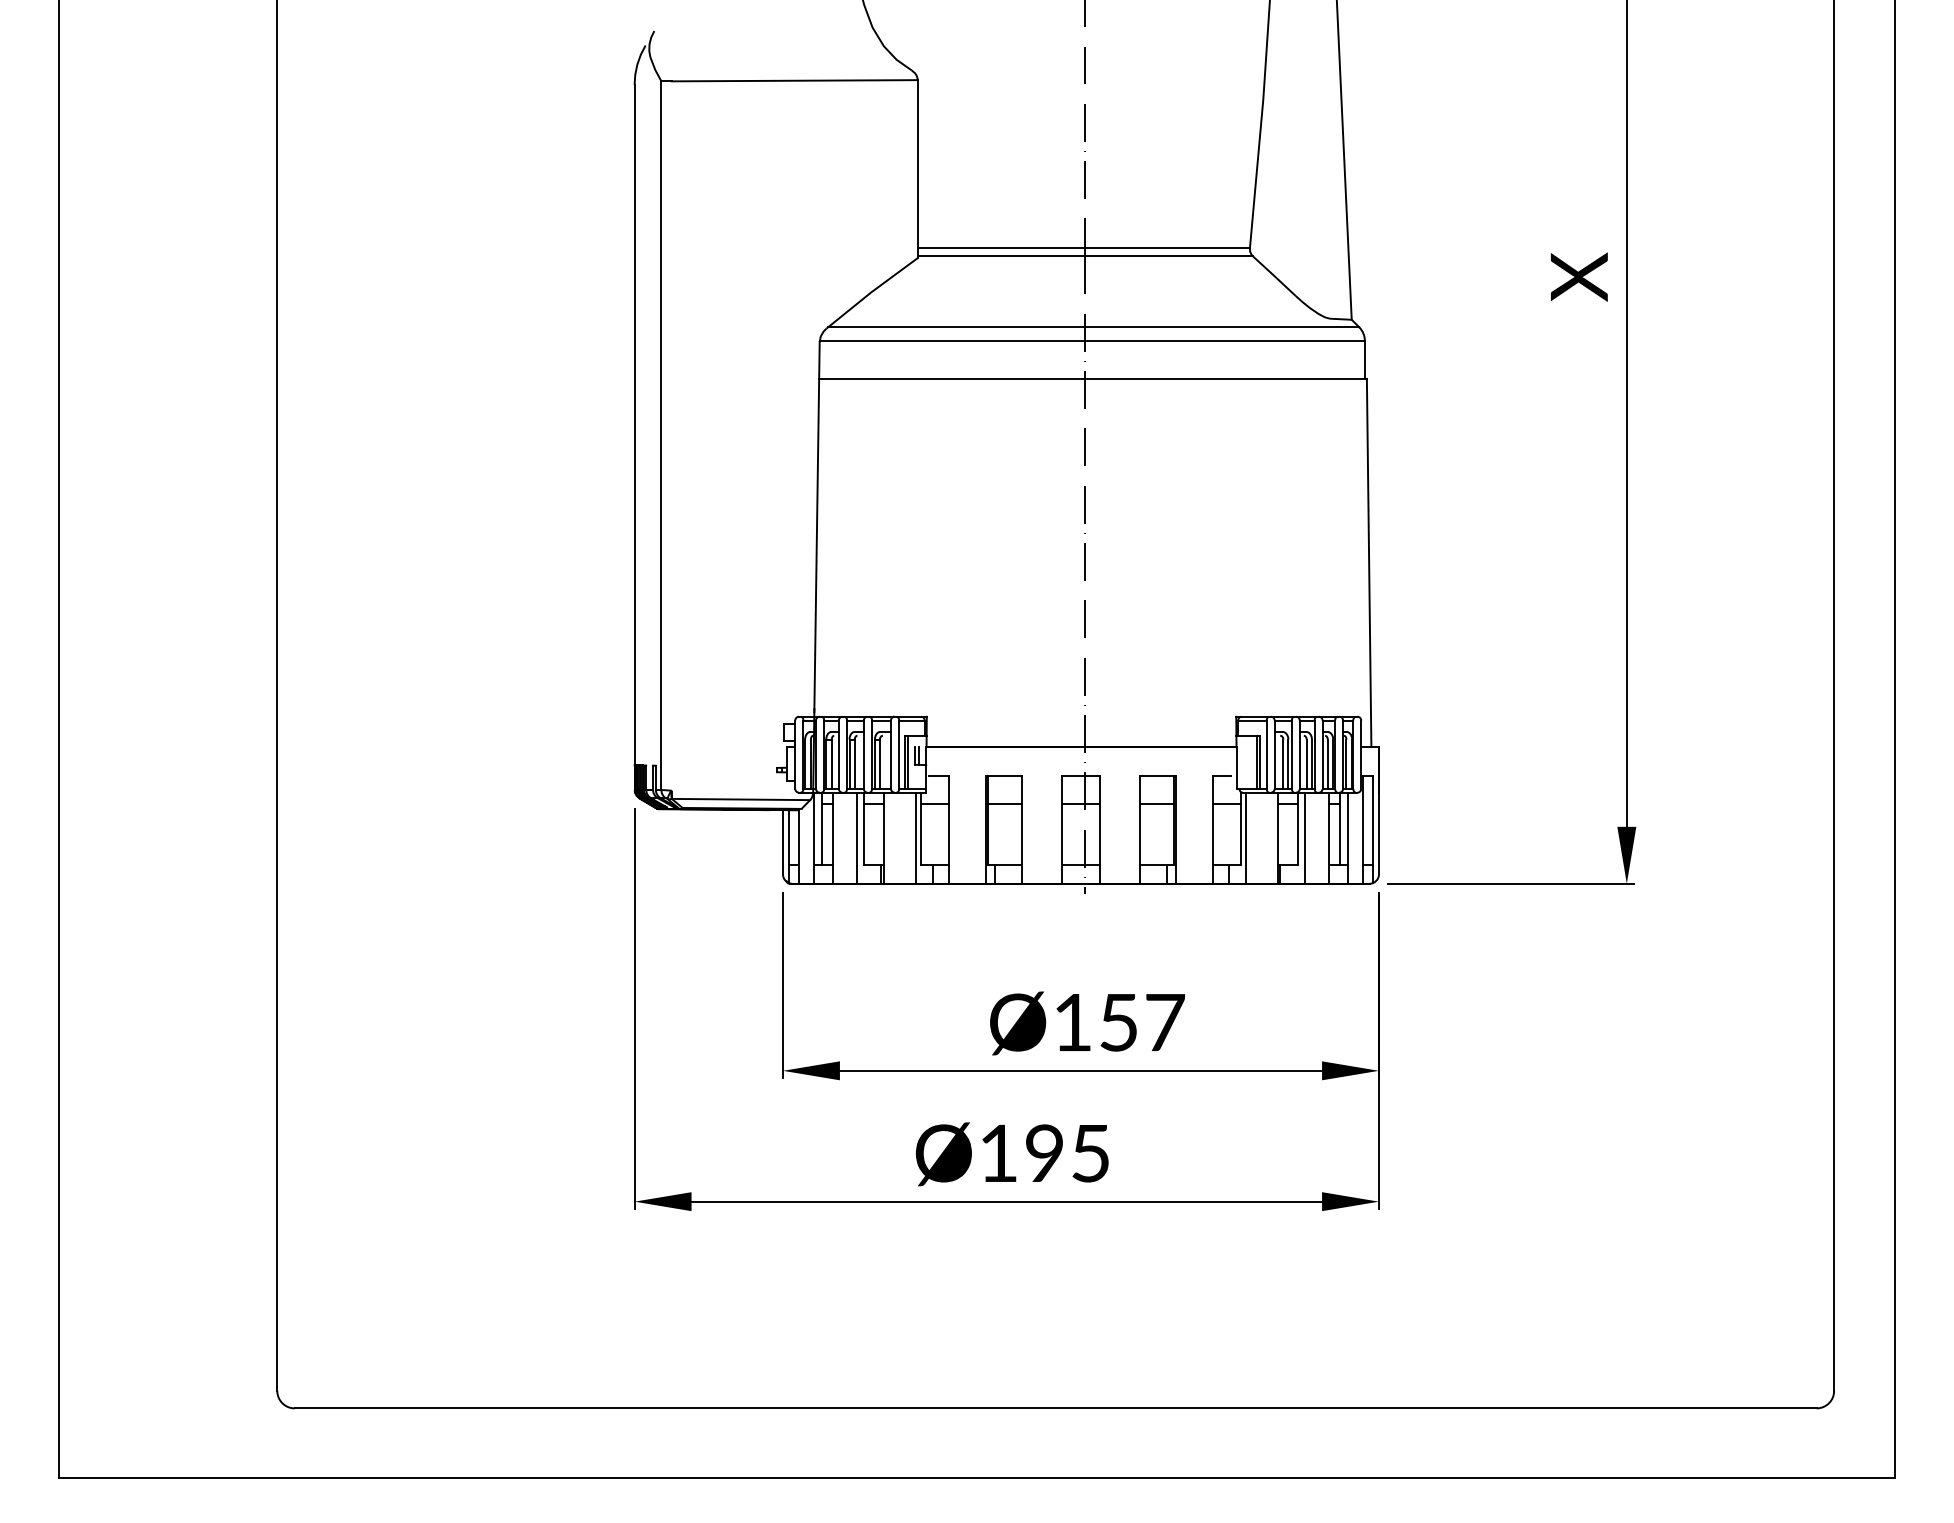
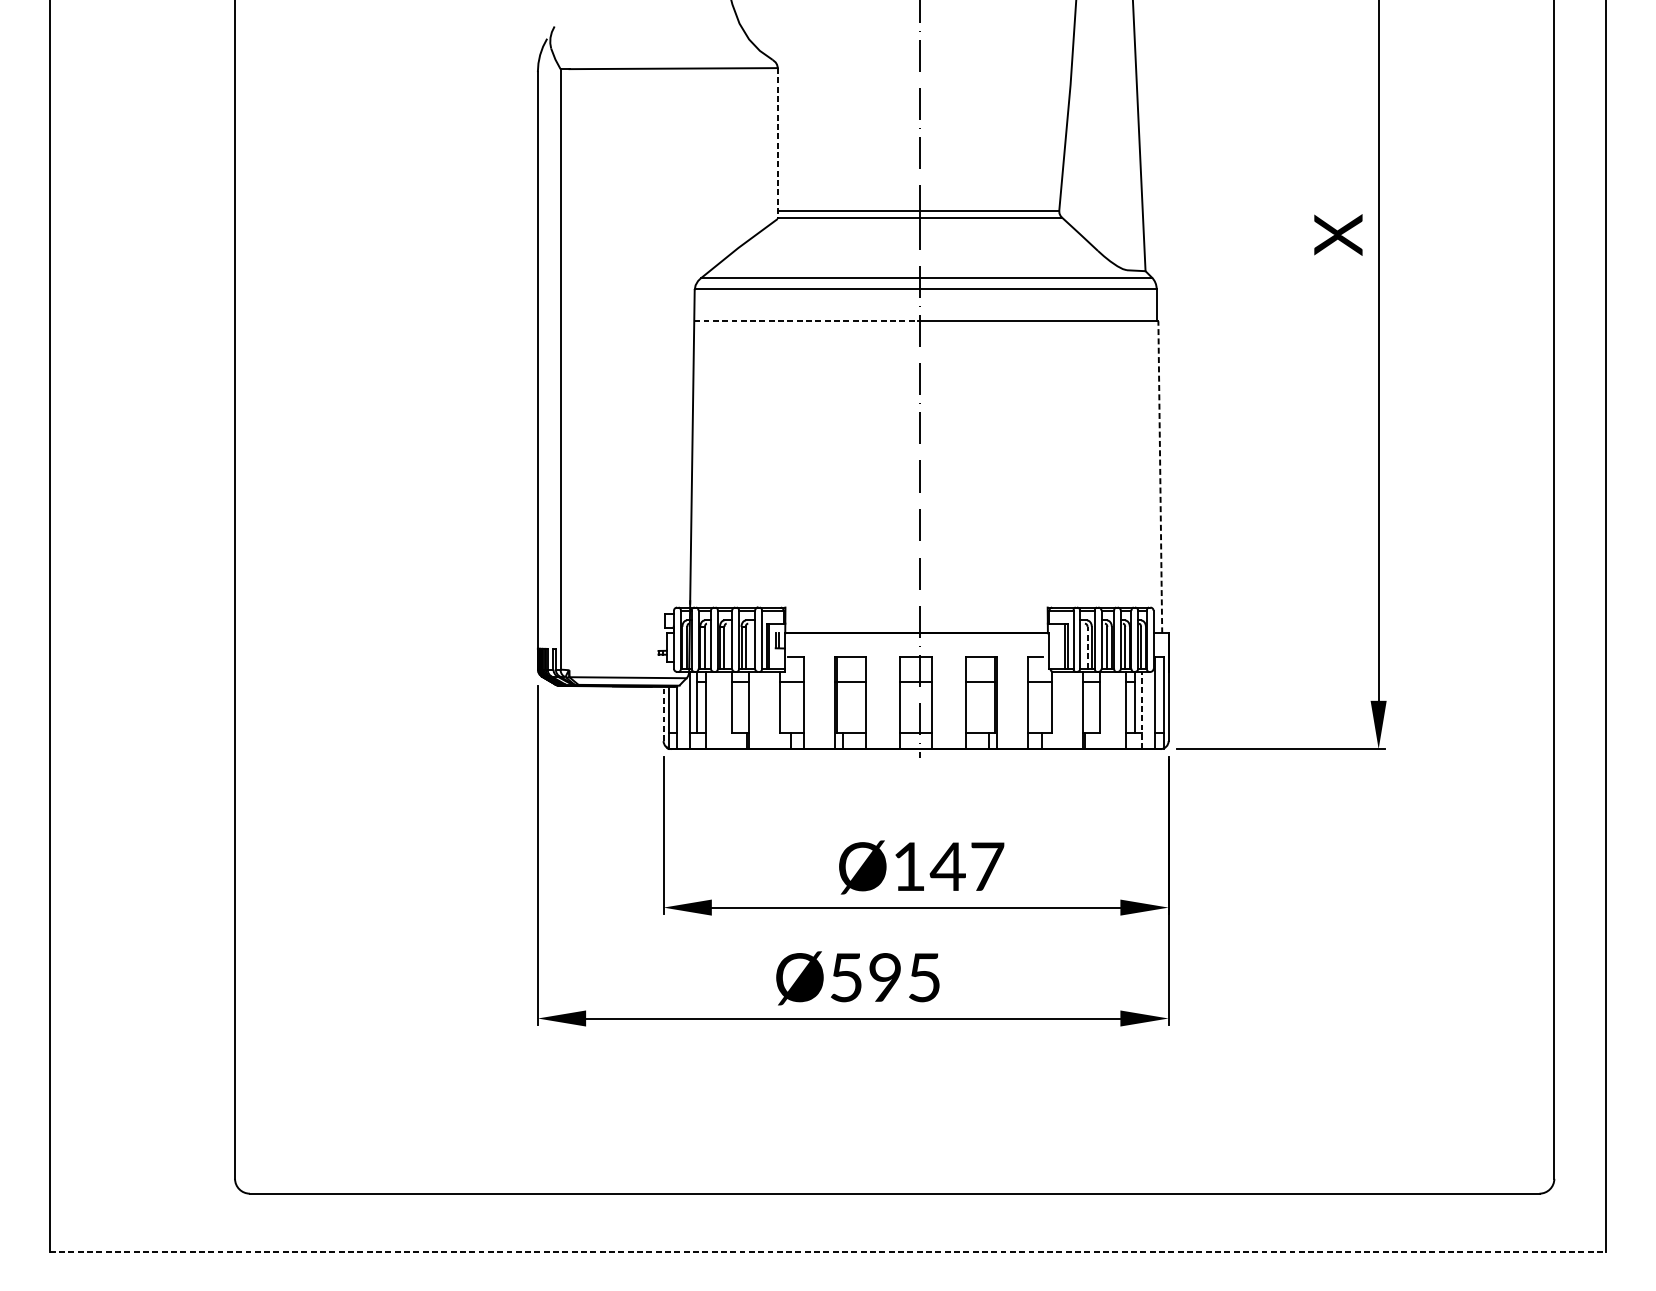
line: (917, 169) -> (777, 143), solid -> dashed
line: (951, 378) -> (806, 320), solid -> dashed
line: (1369, 562) -> (1160, 476), solid -> dashed
line: (1283, 764) -> (1087, 648), solid -> dashed
line: (857, 837) -> (726, 709), removed
line: (915, 837) -> (775, 709), removed
line: (1246, 837) -> (1056, 709), removed
line: (1304, 837) -> (1105, 709), removed
line: (1348, 838) -> (1142, 710), solid -> dashed
line: (782, 841) -> (663, 713), solid -> dashed
text: (1118, 1022) -> (947, 866), Ø157 -> Ø147
text: (998, 1153) -> (846, 977), Ø195 -> Ø595
line: (977, 1477) -> (828, 1252), solid -> dashed

